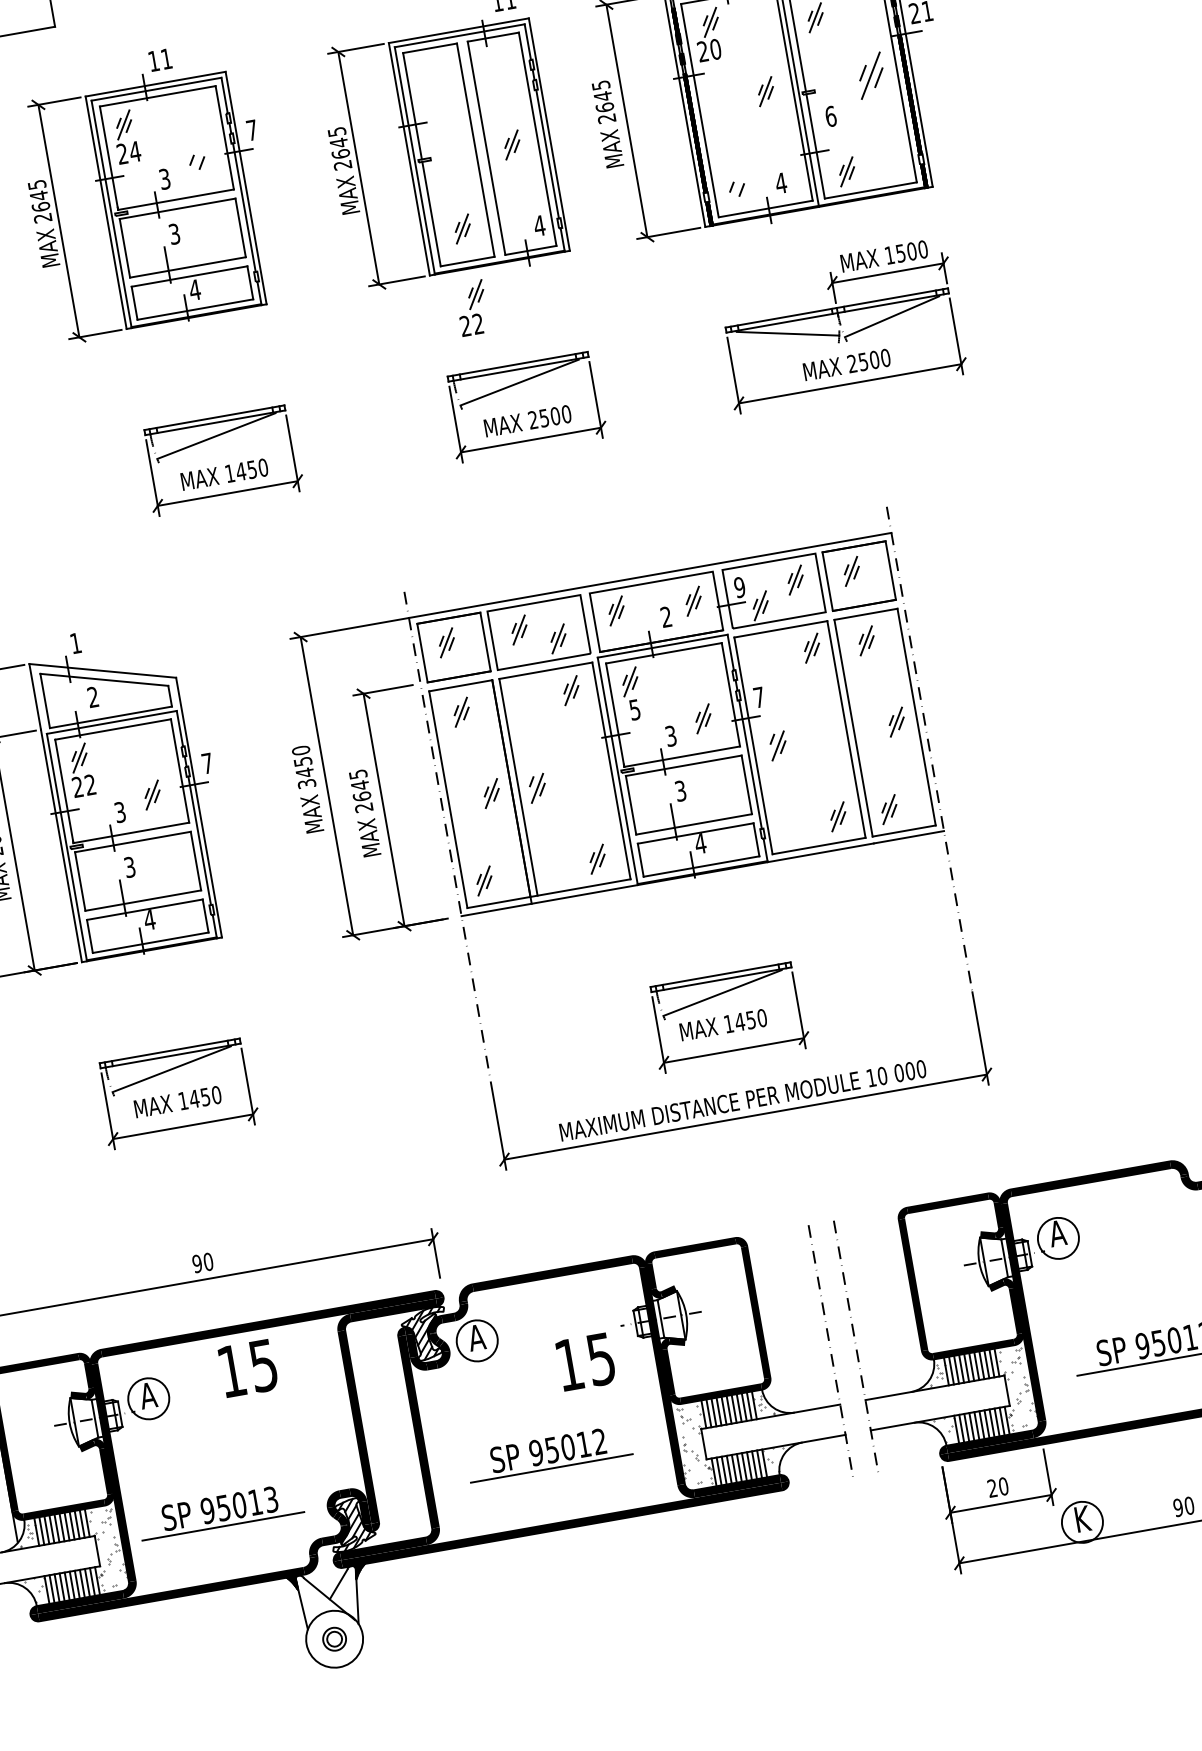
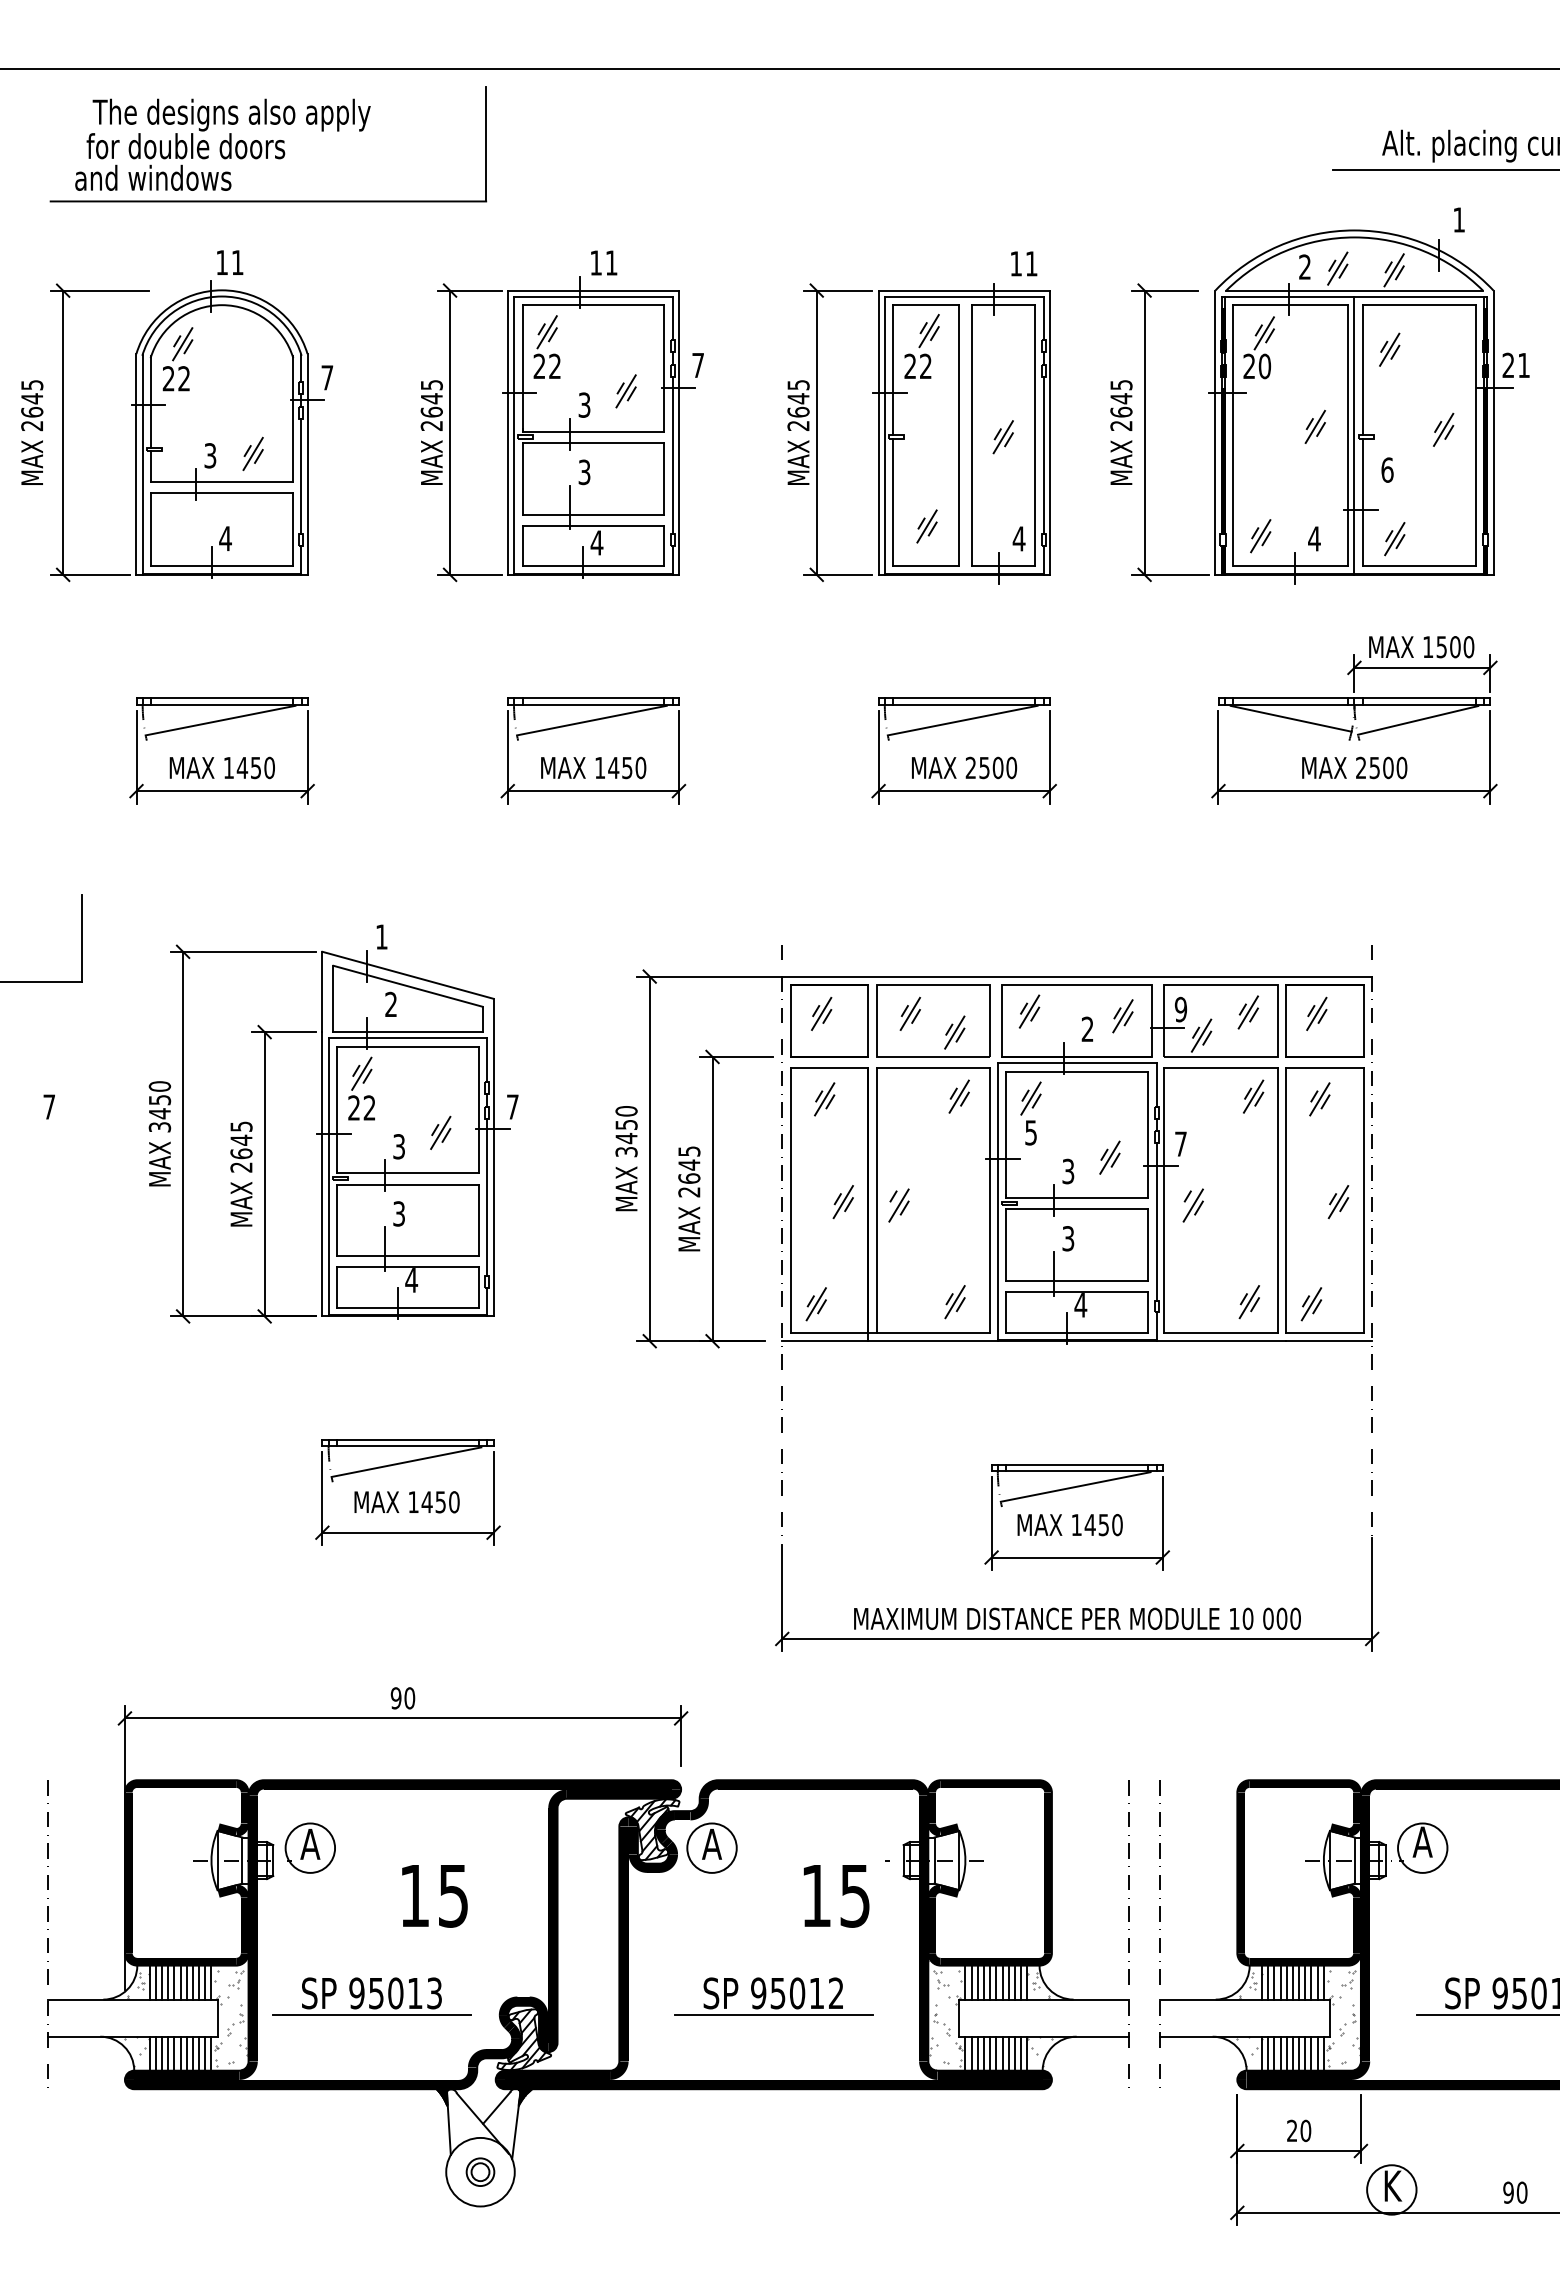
part: (870, 75) -> (1443, 429), size x0.62
text: (134, 151) -> (554, 365), 24 -> 22
line: (196, 162) -> (625, 391), added
line: (736, 189) -> (1260, 536), added
part: (471, 308) -> (921, 346), moved
text: (248, 1368) -> (434, 1896), moved

